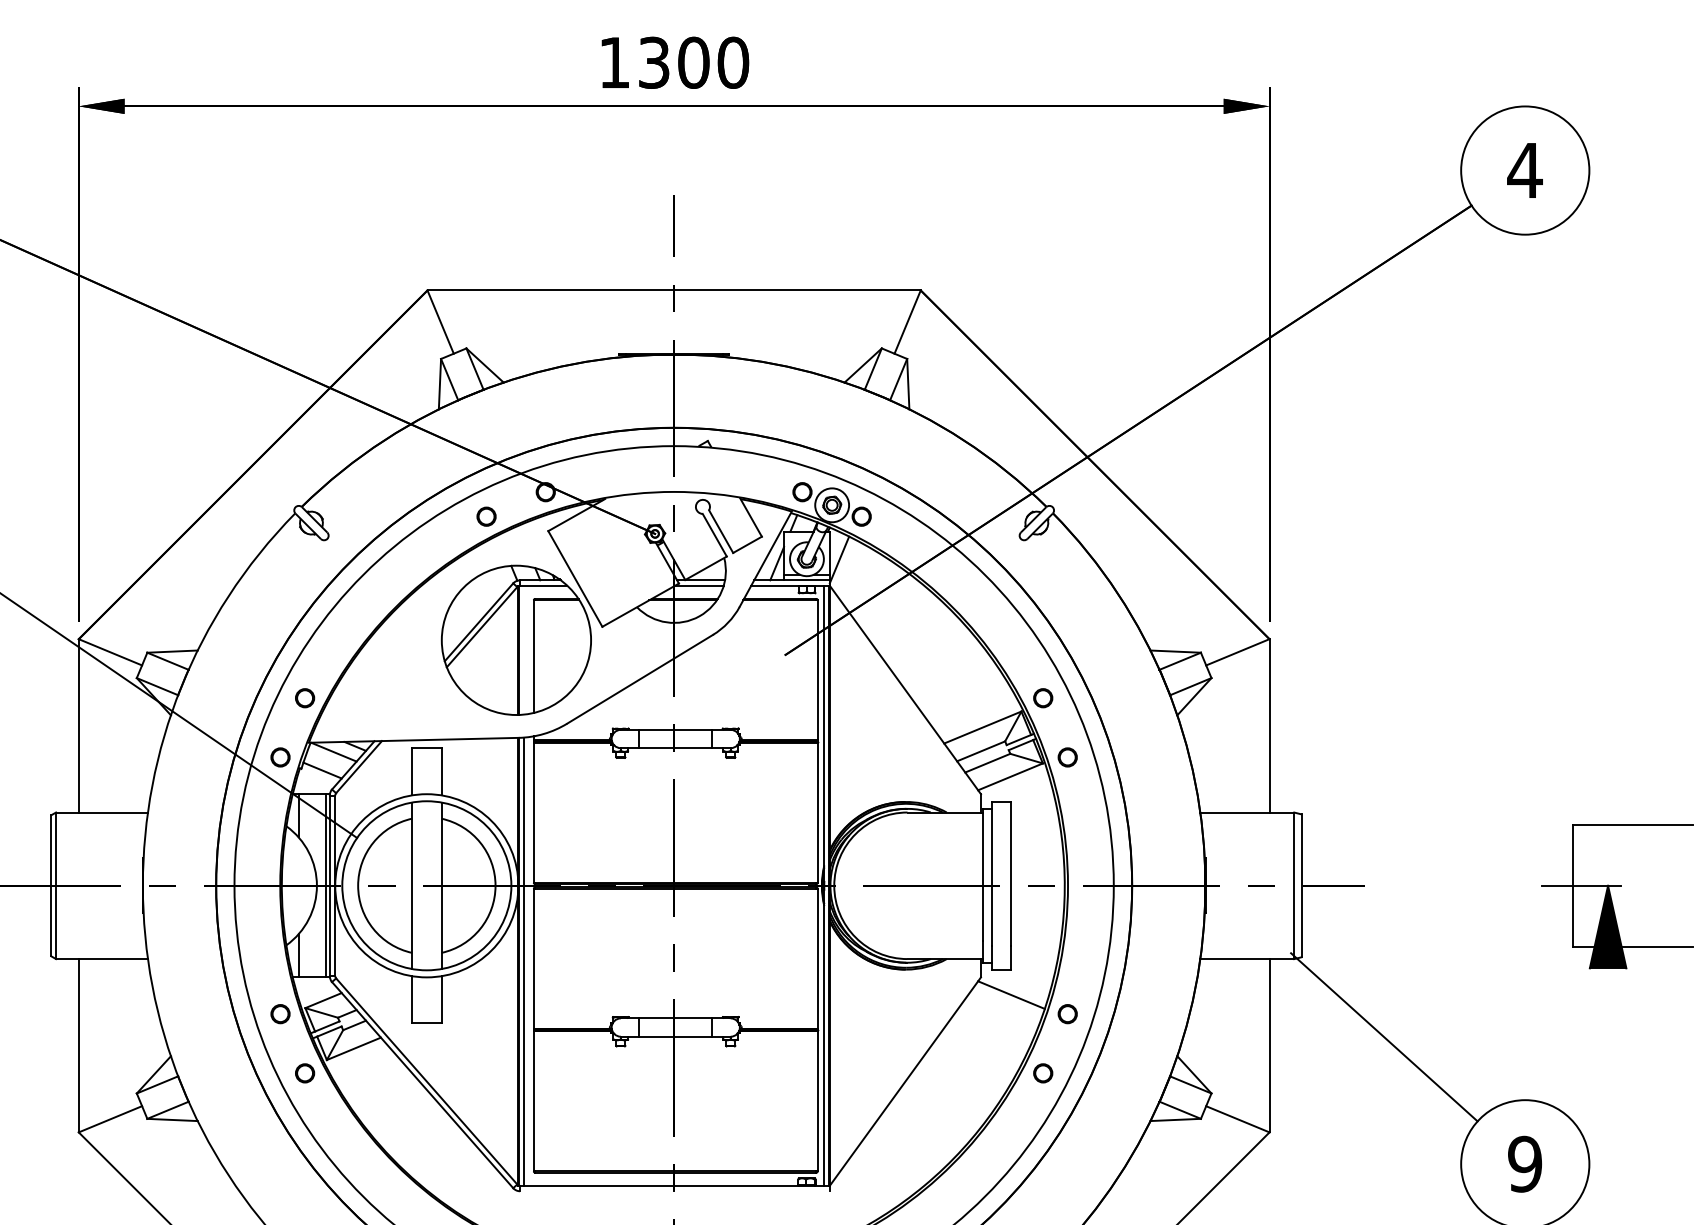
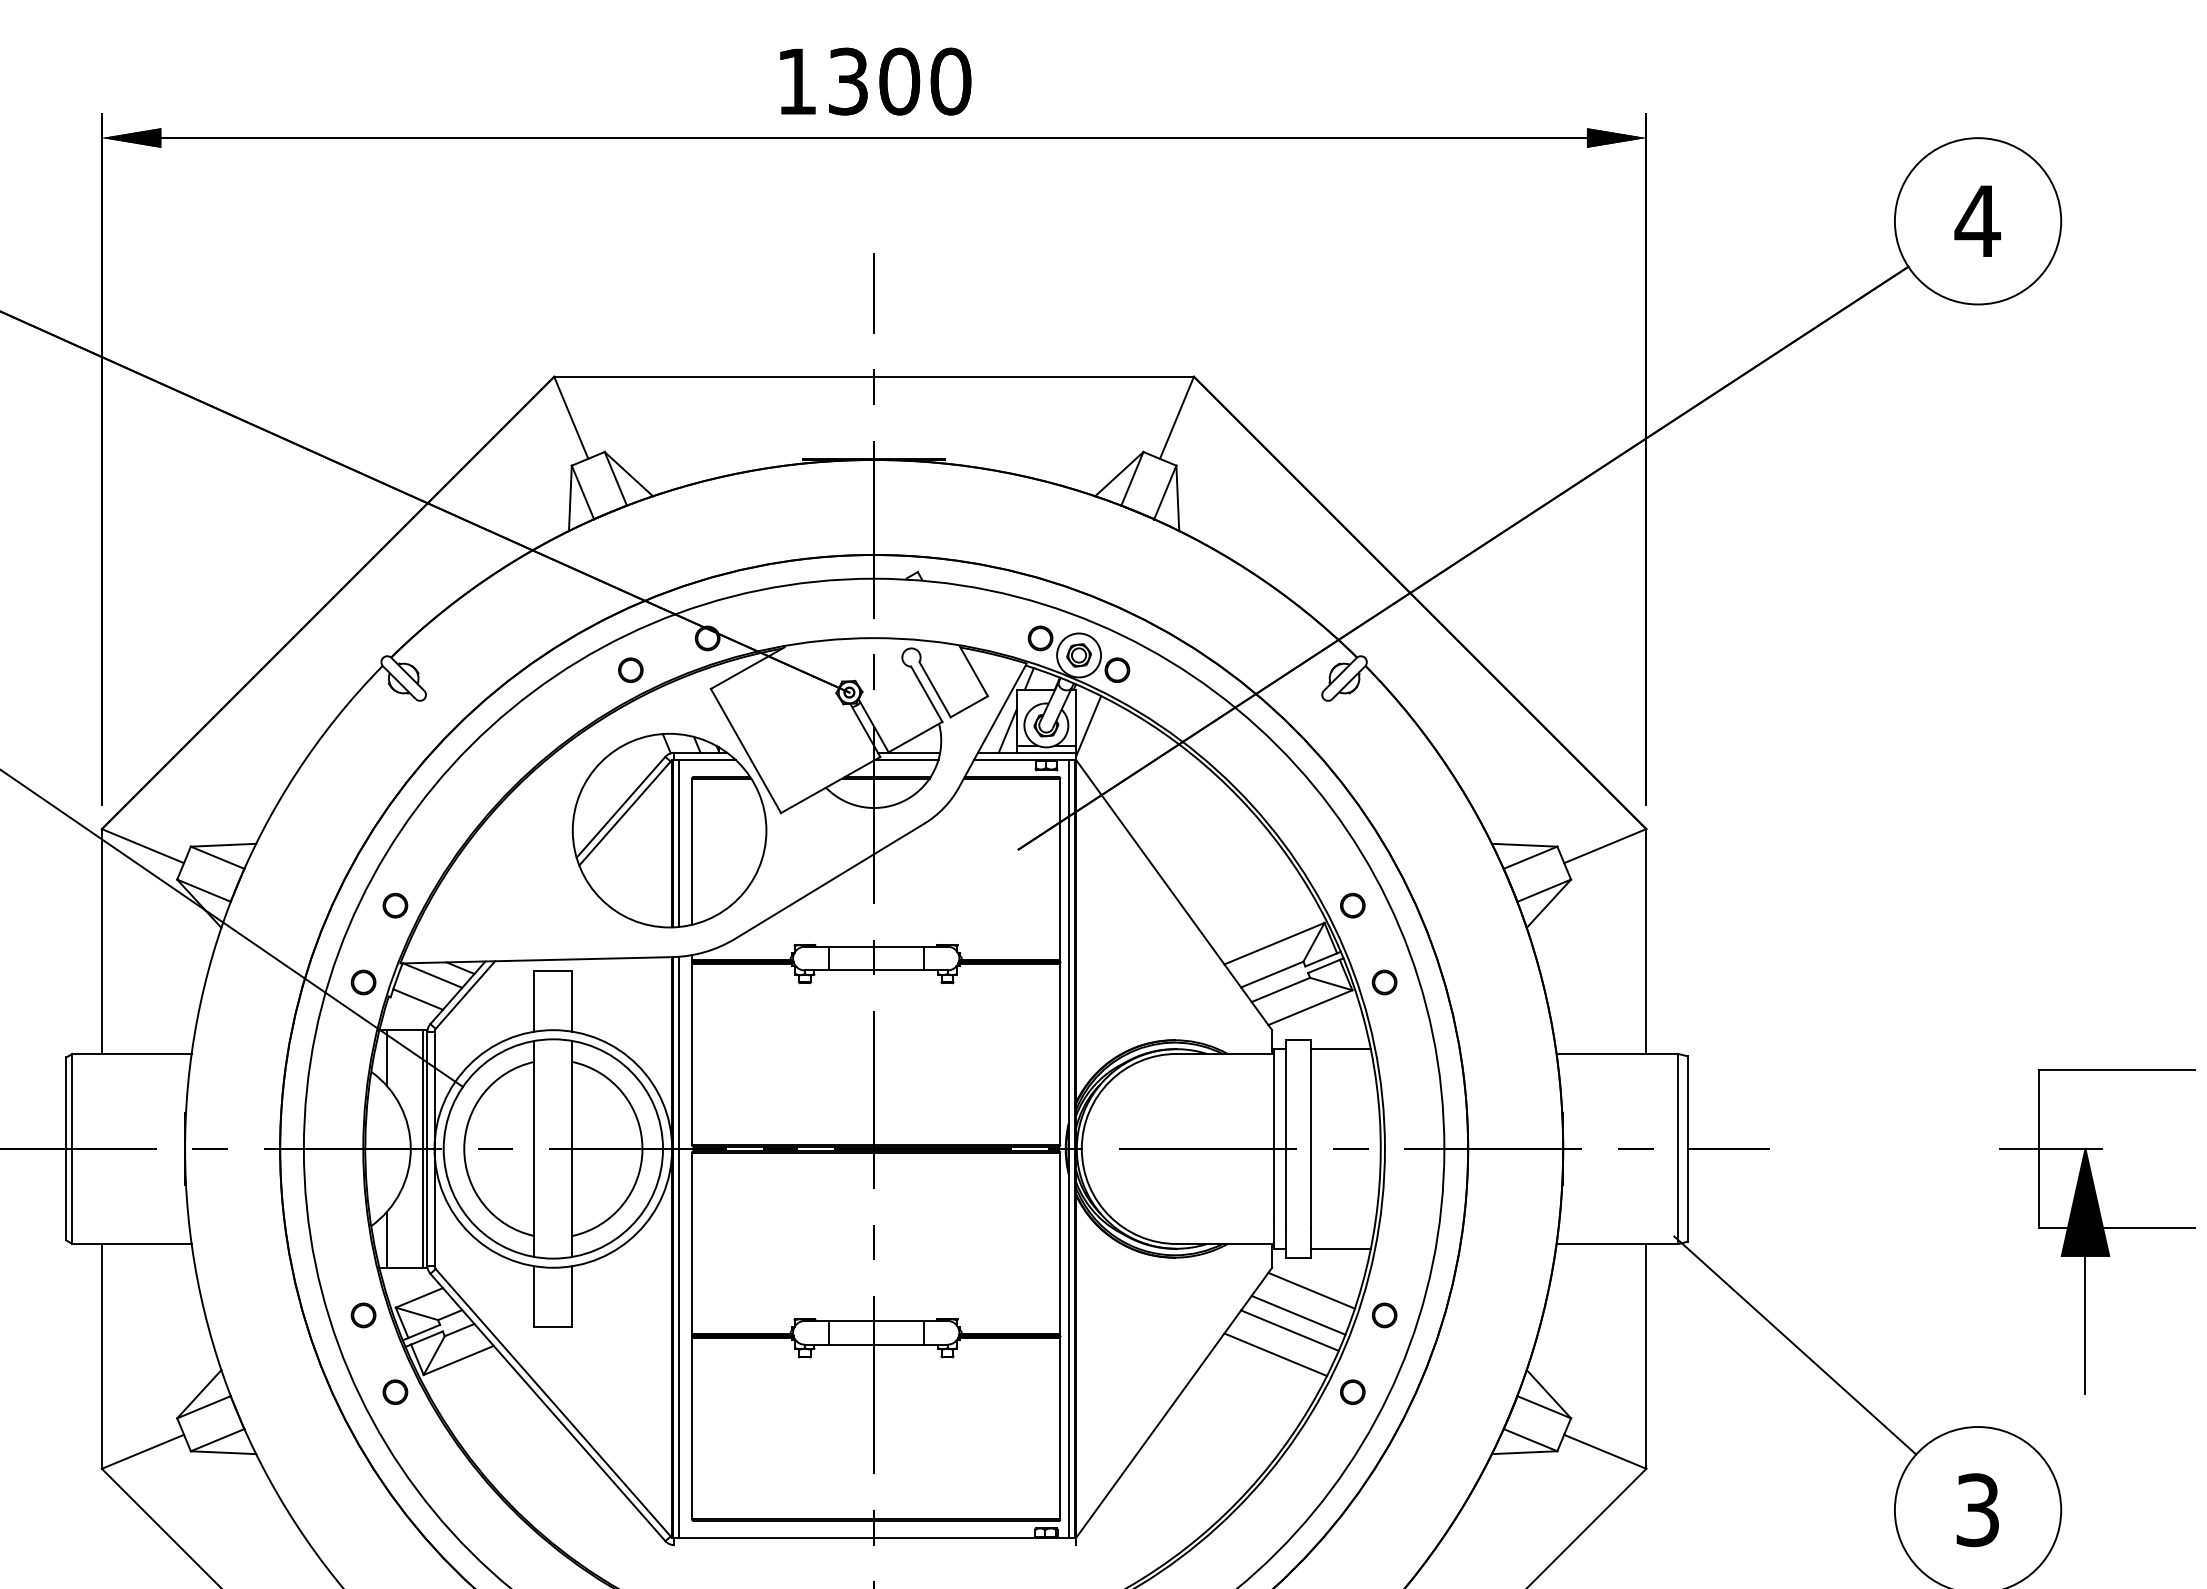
line: (524, 649) -> (679, 842), added
line: (1033, 809) -> (1340, 1049), added
line: (1033, 962) -> (1340, 1248), added
line: (1001, 1013) -> (1298, 1314), added
line: (1608, 1021) -> (2085, 1324), added
line: (994, 1025) -> (1289, 1330), added
line: (983, 1044) -> (1275, 1354), added
text: (1524, 1164) -> (1977, 1510), 9 -> 3

